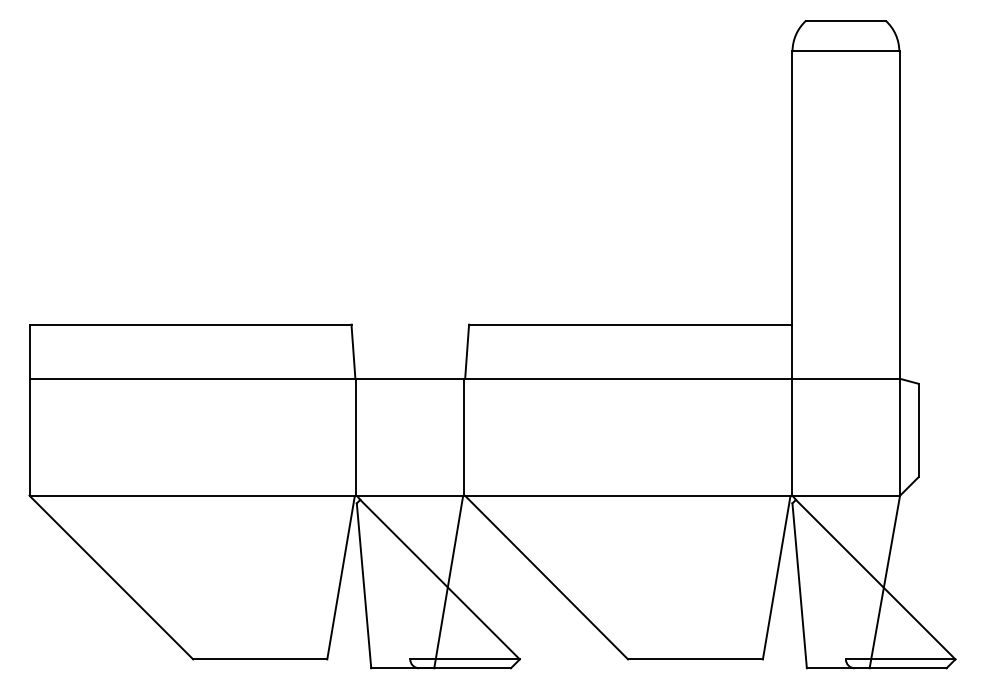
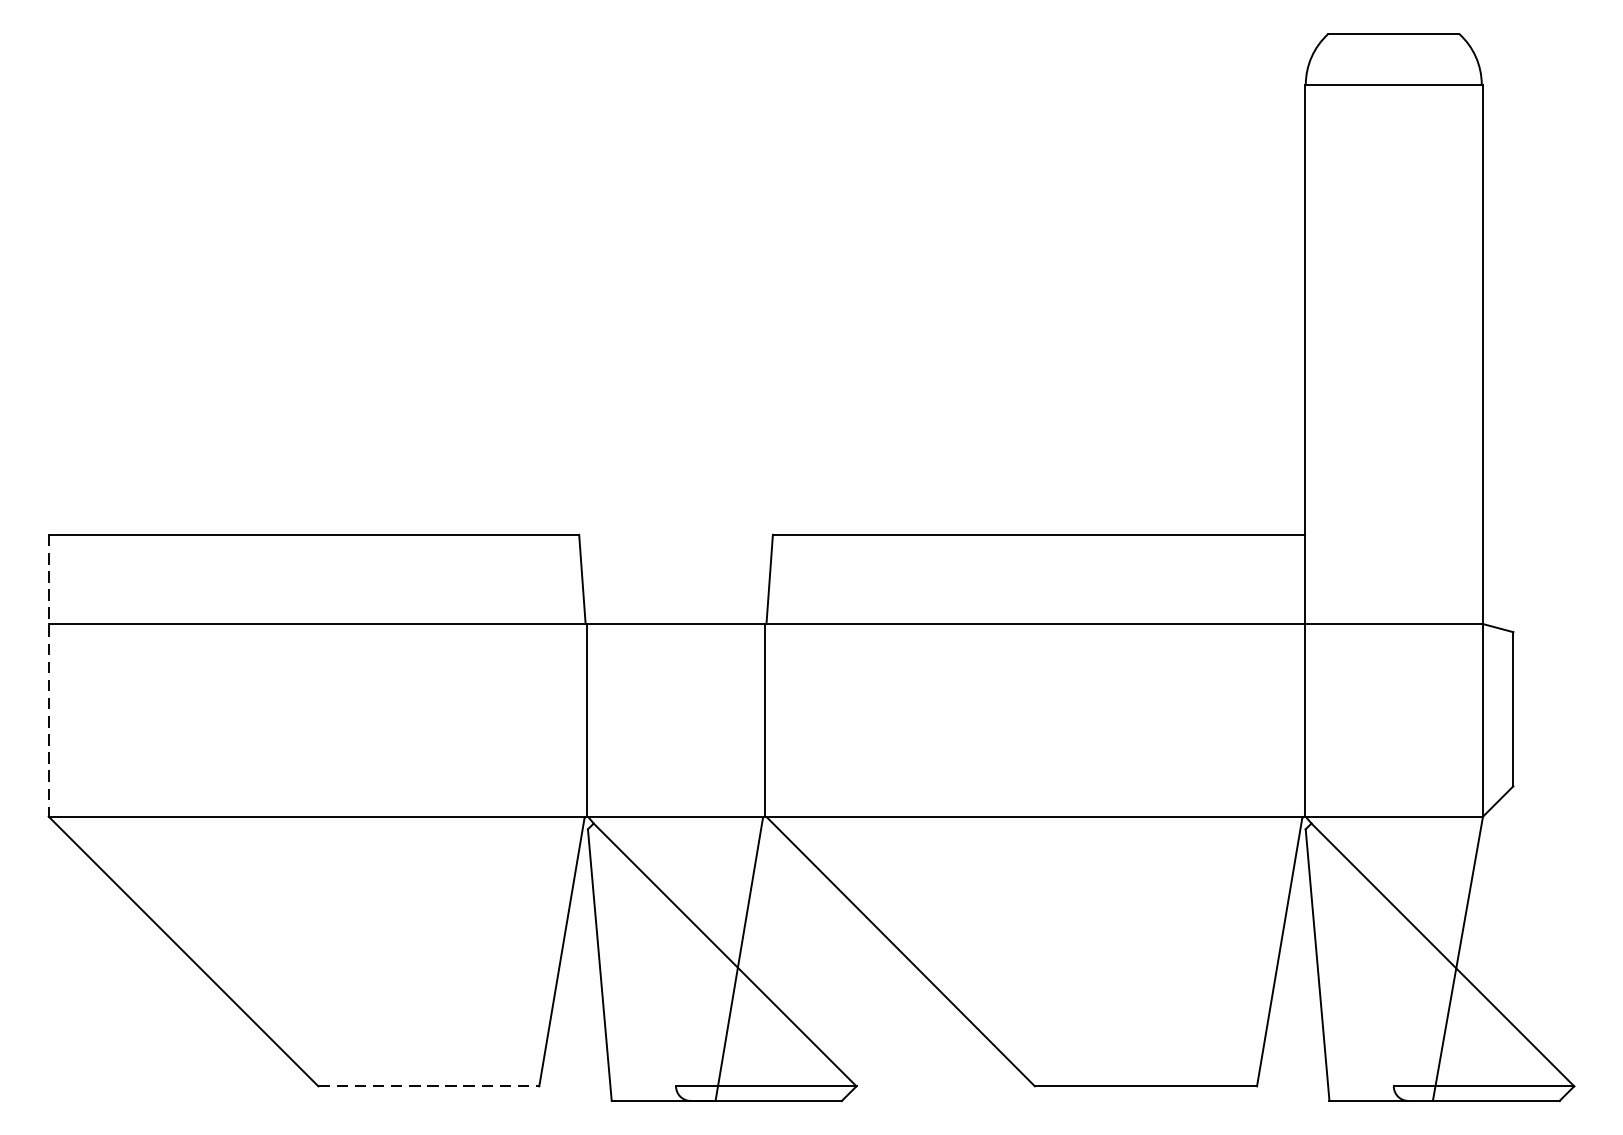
line: (29, 410) -> (48, 676), solid -> dashed
line: (260, 659) -> (429, 1086), solid -> dashed

